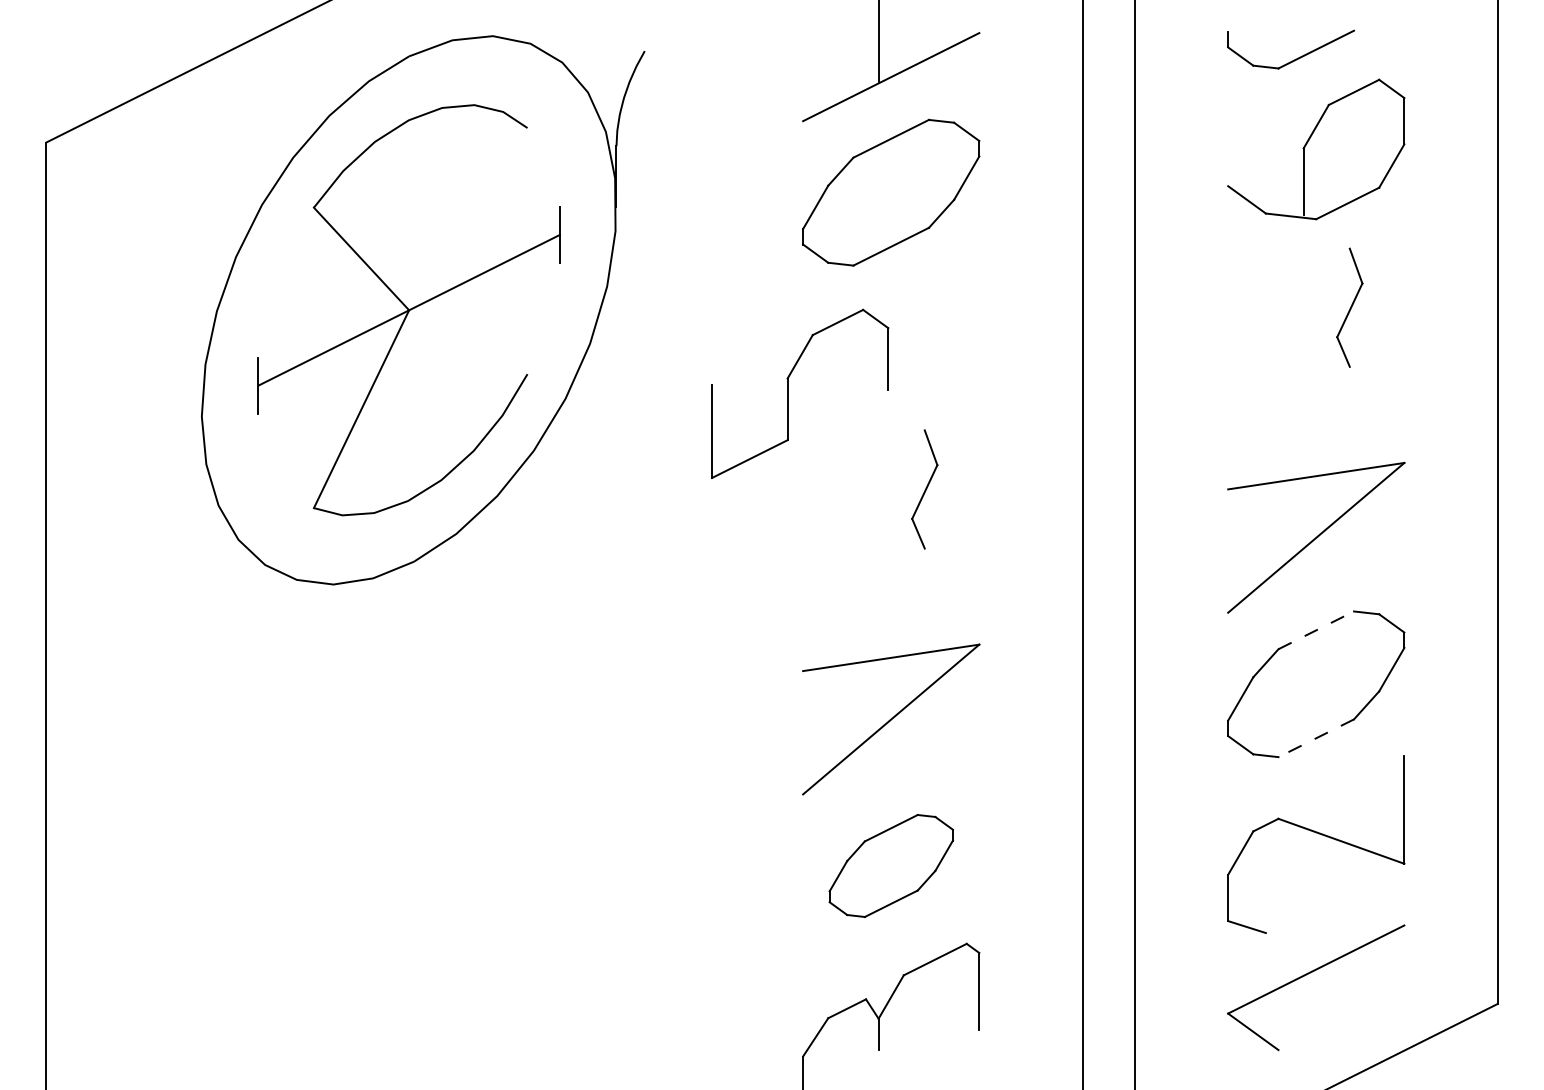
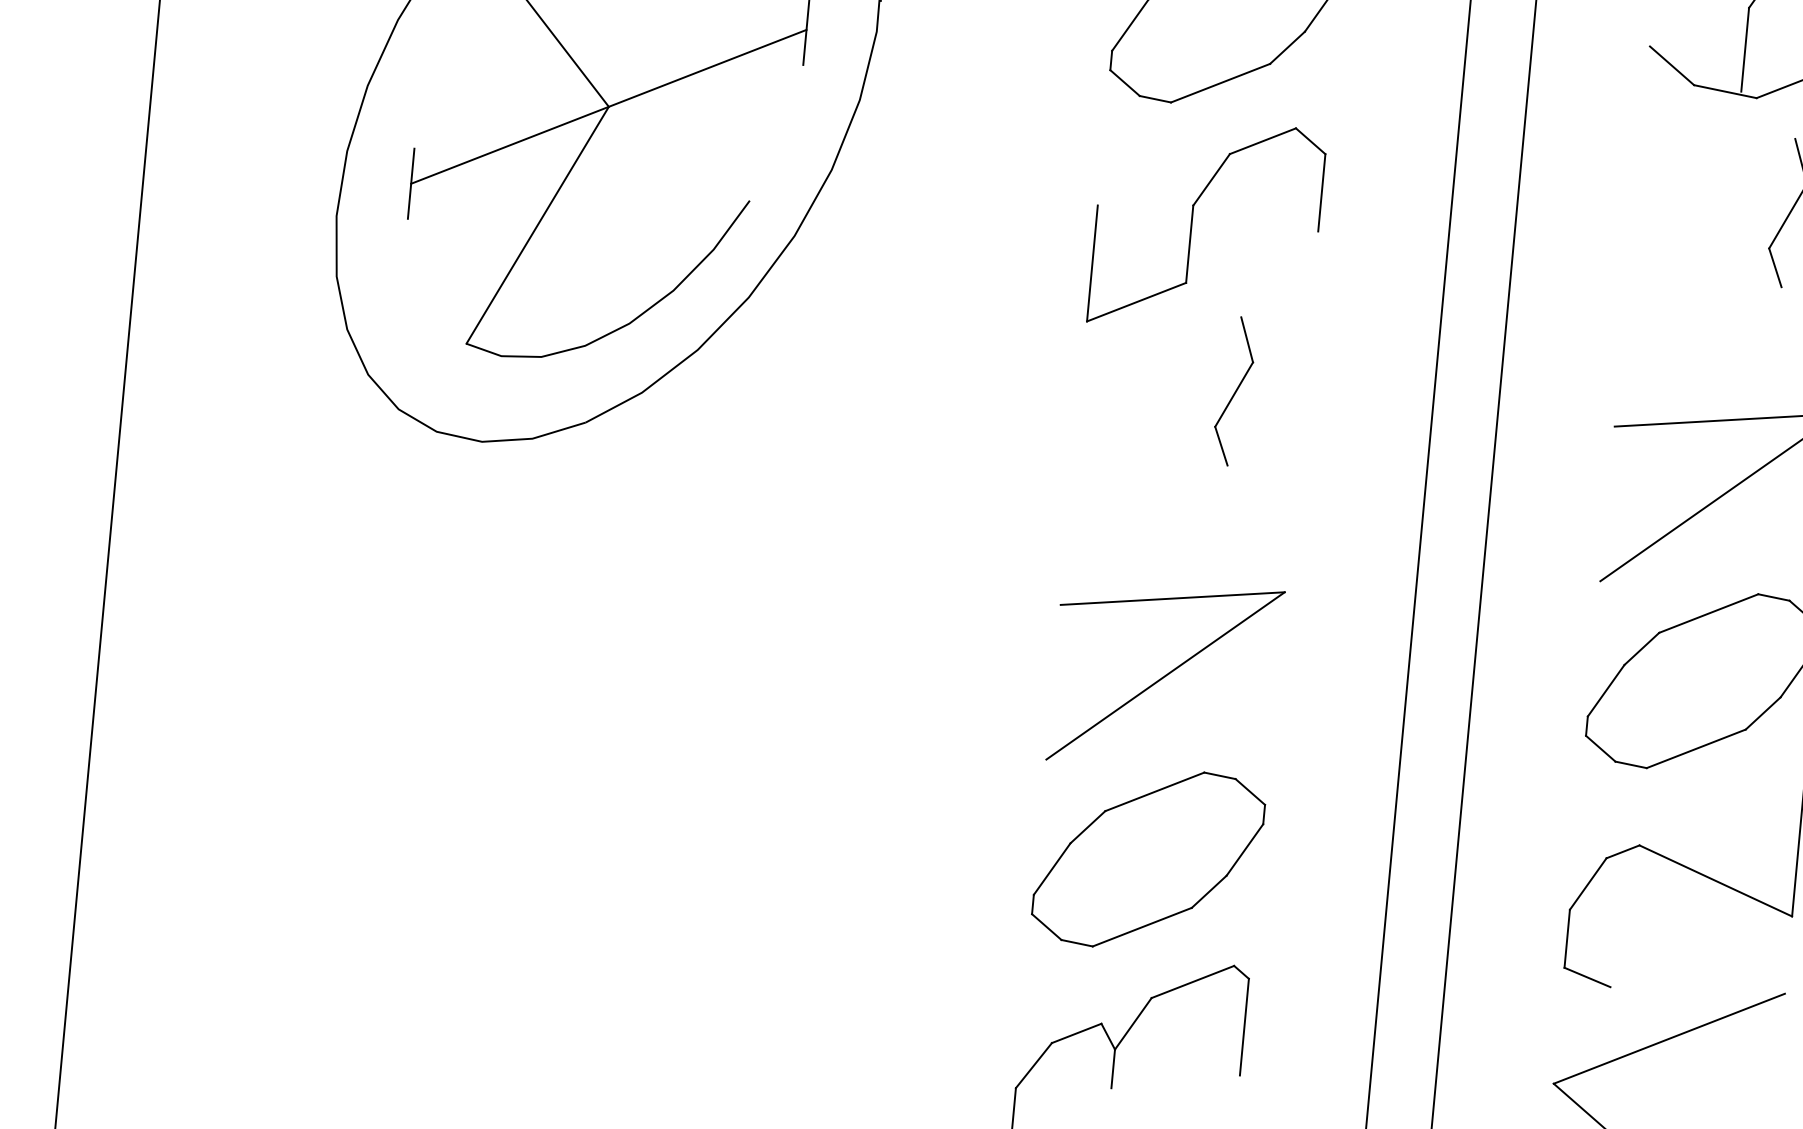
part: (788, 393) -> (1192, 224), moved
line: (1316, 630) -> (1709, 613), dashed -> solid
line: (1315, 738) -> (1695, 749), dashed -> solid
part: (891, 865) -> (1148, 858), size x1.43

